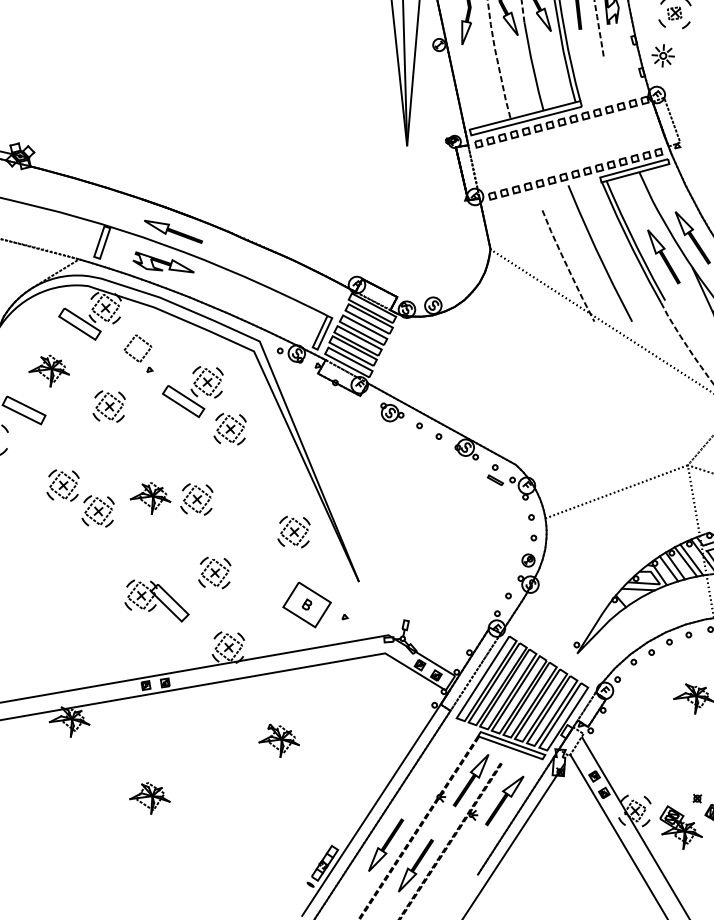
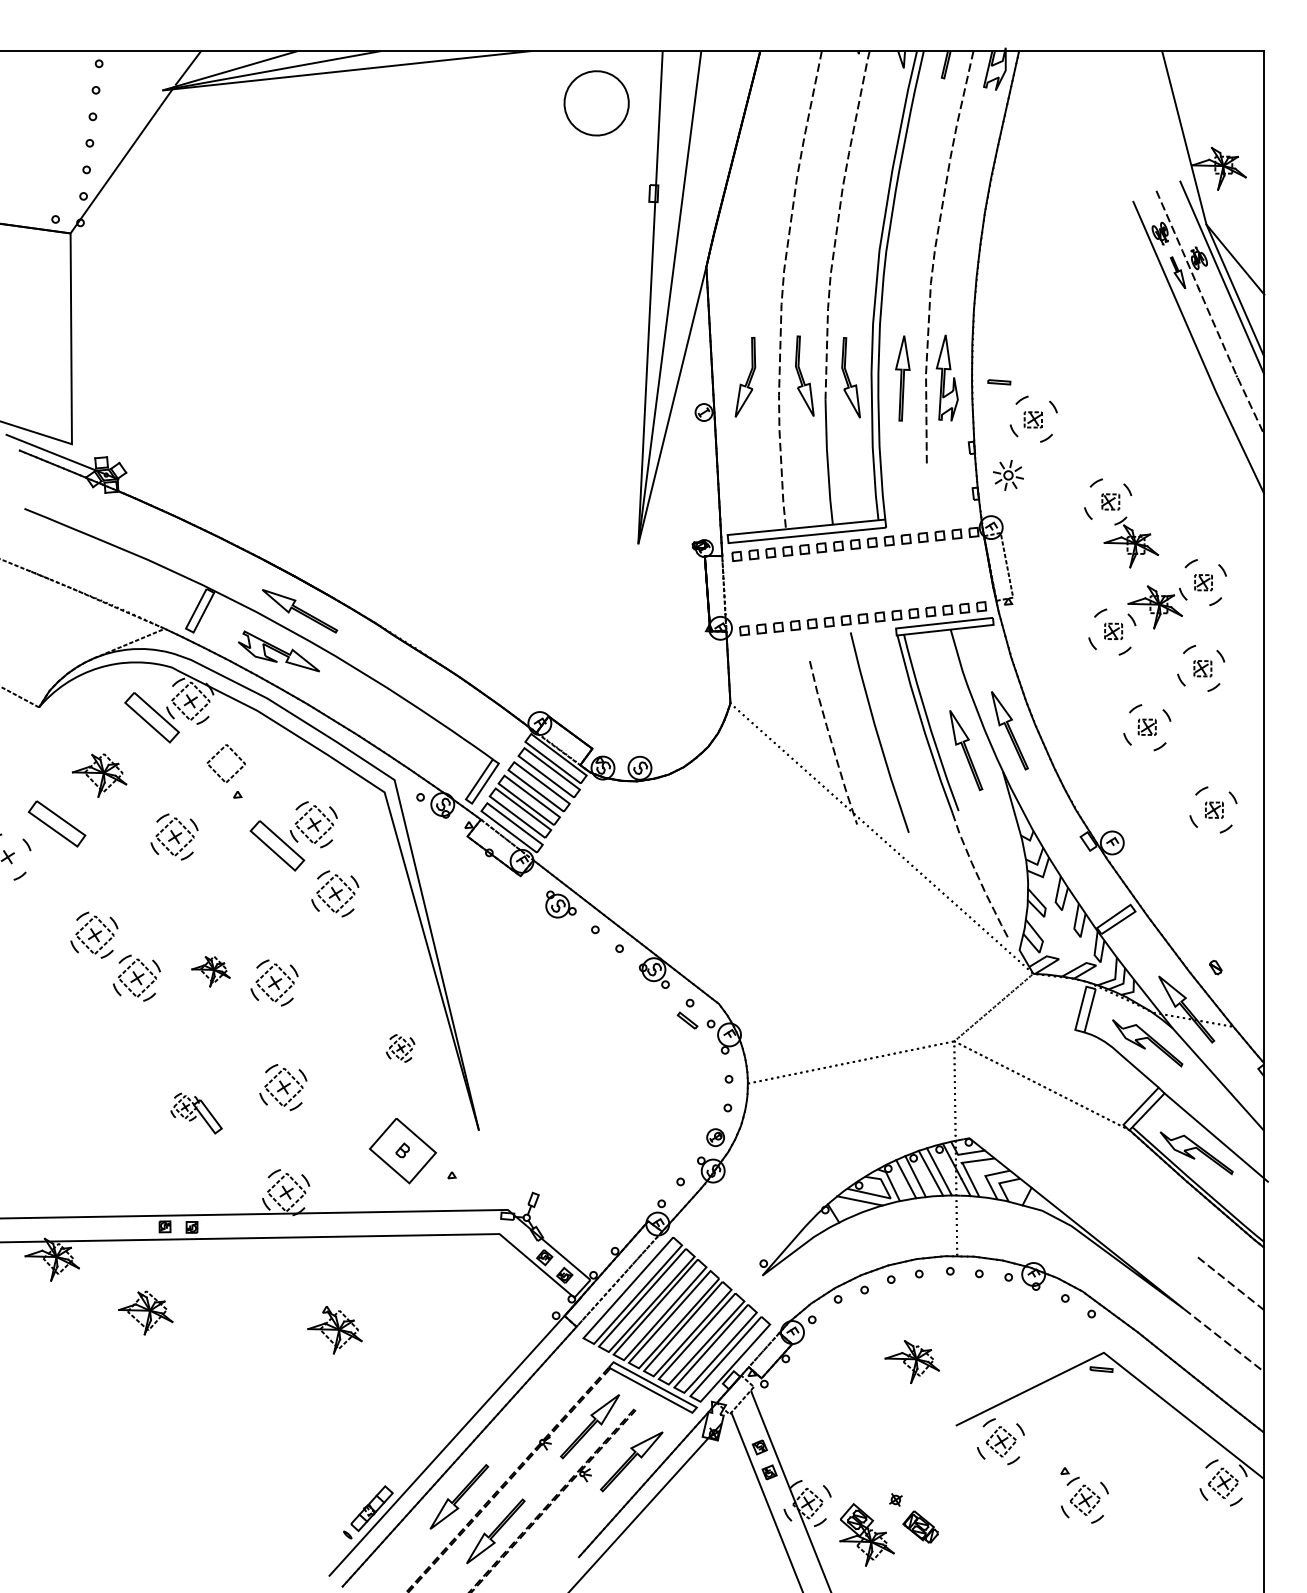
part: (149, 498) -> (210, 971), size x0.7
part: (293, 532) -> (400, 1048), size x0.6
part: (155, 601) -> (196, 1113), size x0.6
part: (149, 797) -> (145, 1312), moved

